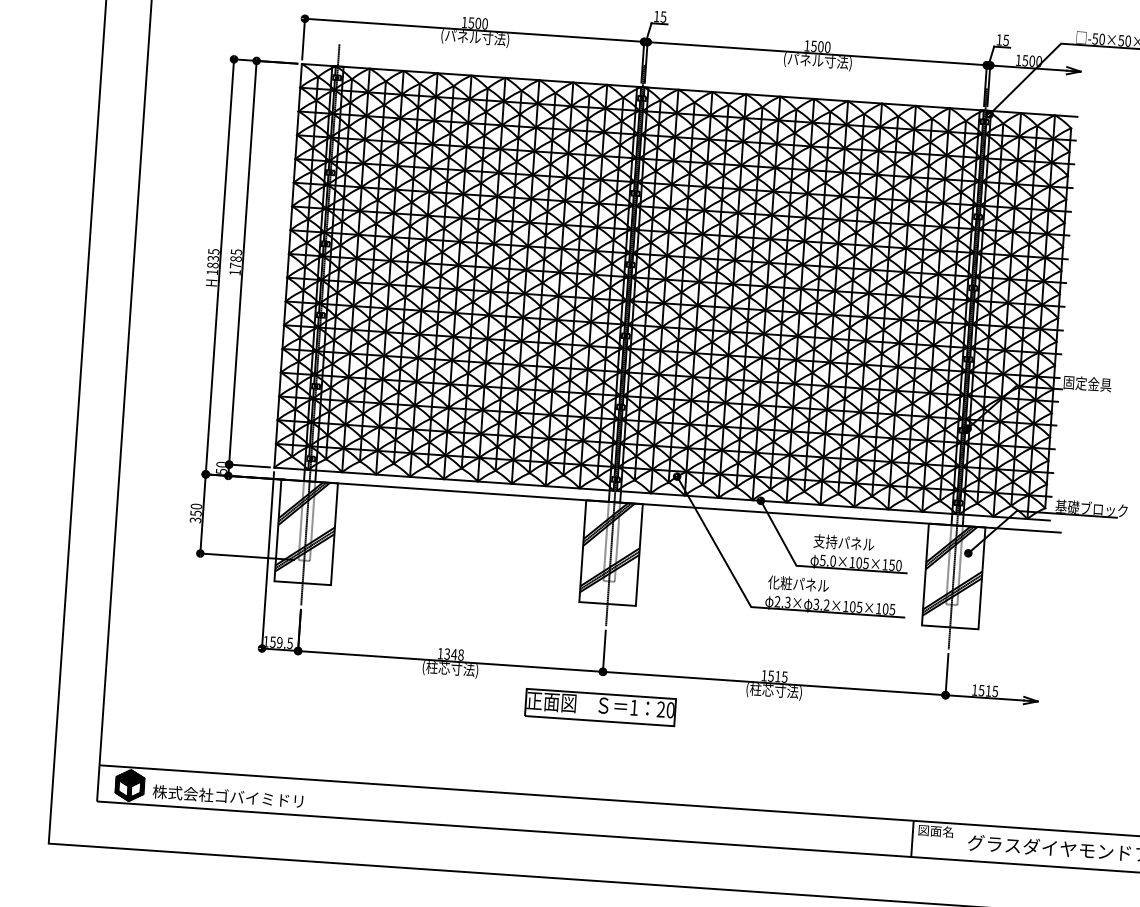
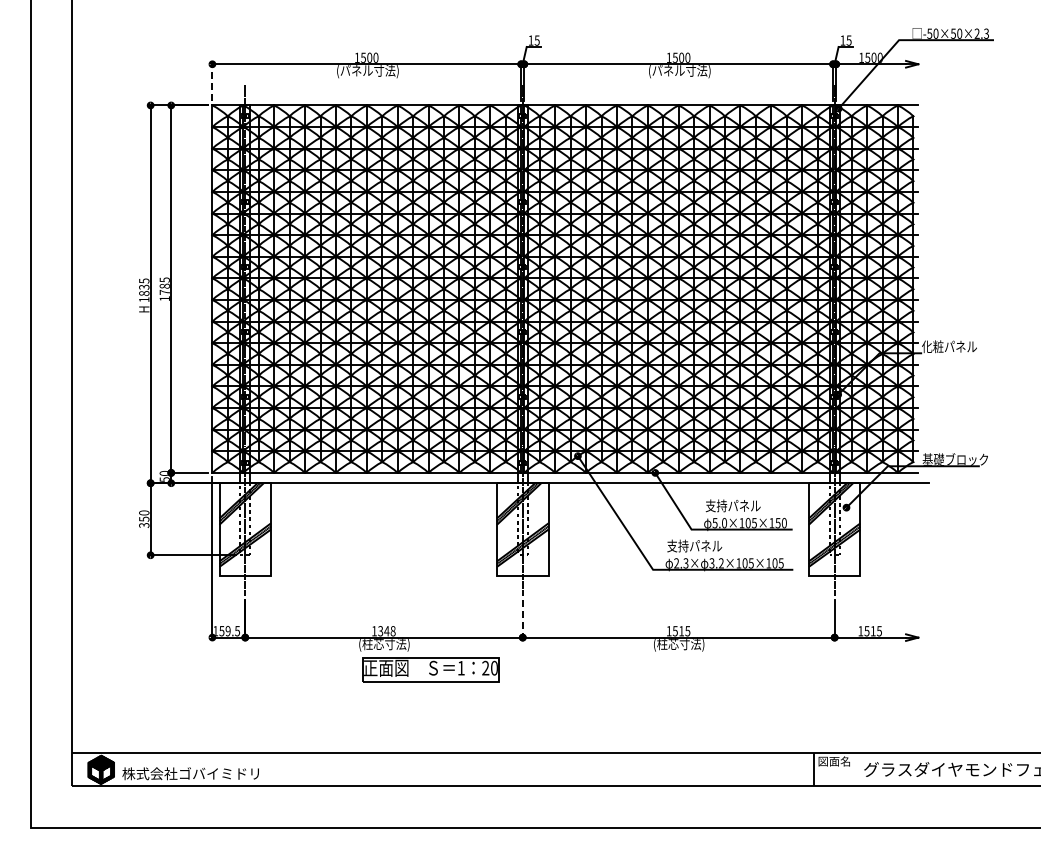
line: (303, 38) -> (212, 82), solid -> dashed
text: (1093, 383) -> (949, 346), 固定金具 -> 化粧パネル
text: (779, 582) -> (677, 545), 化粧パネル -> 支持パネル
line: (604, 650) -> (522, 618), solid -> dashed
part: (600, 706) -> (430, 669), moved

